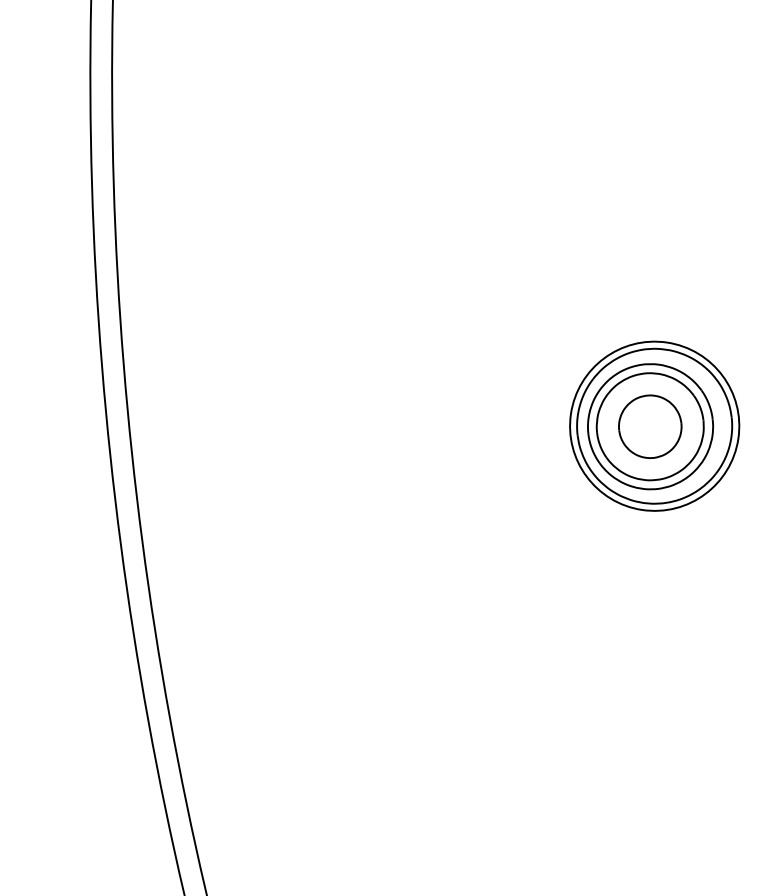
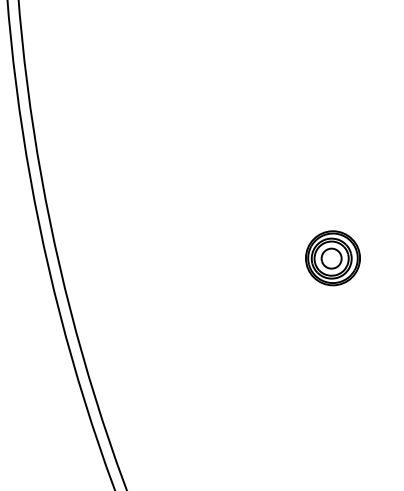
part: (653, 426) -> (332, 258), size x0.62

